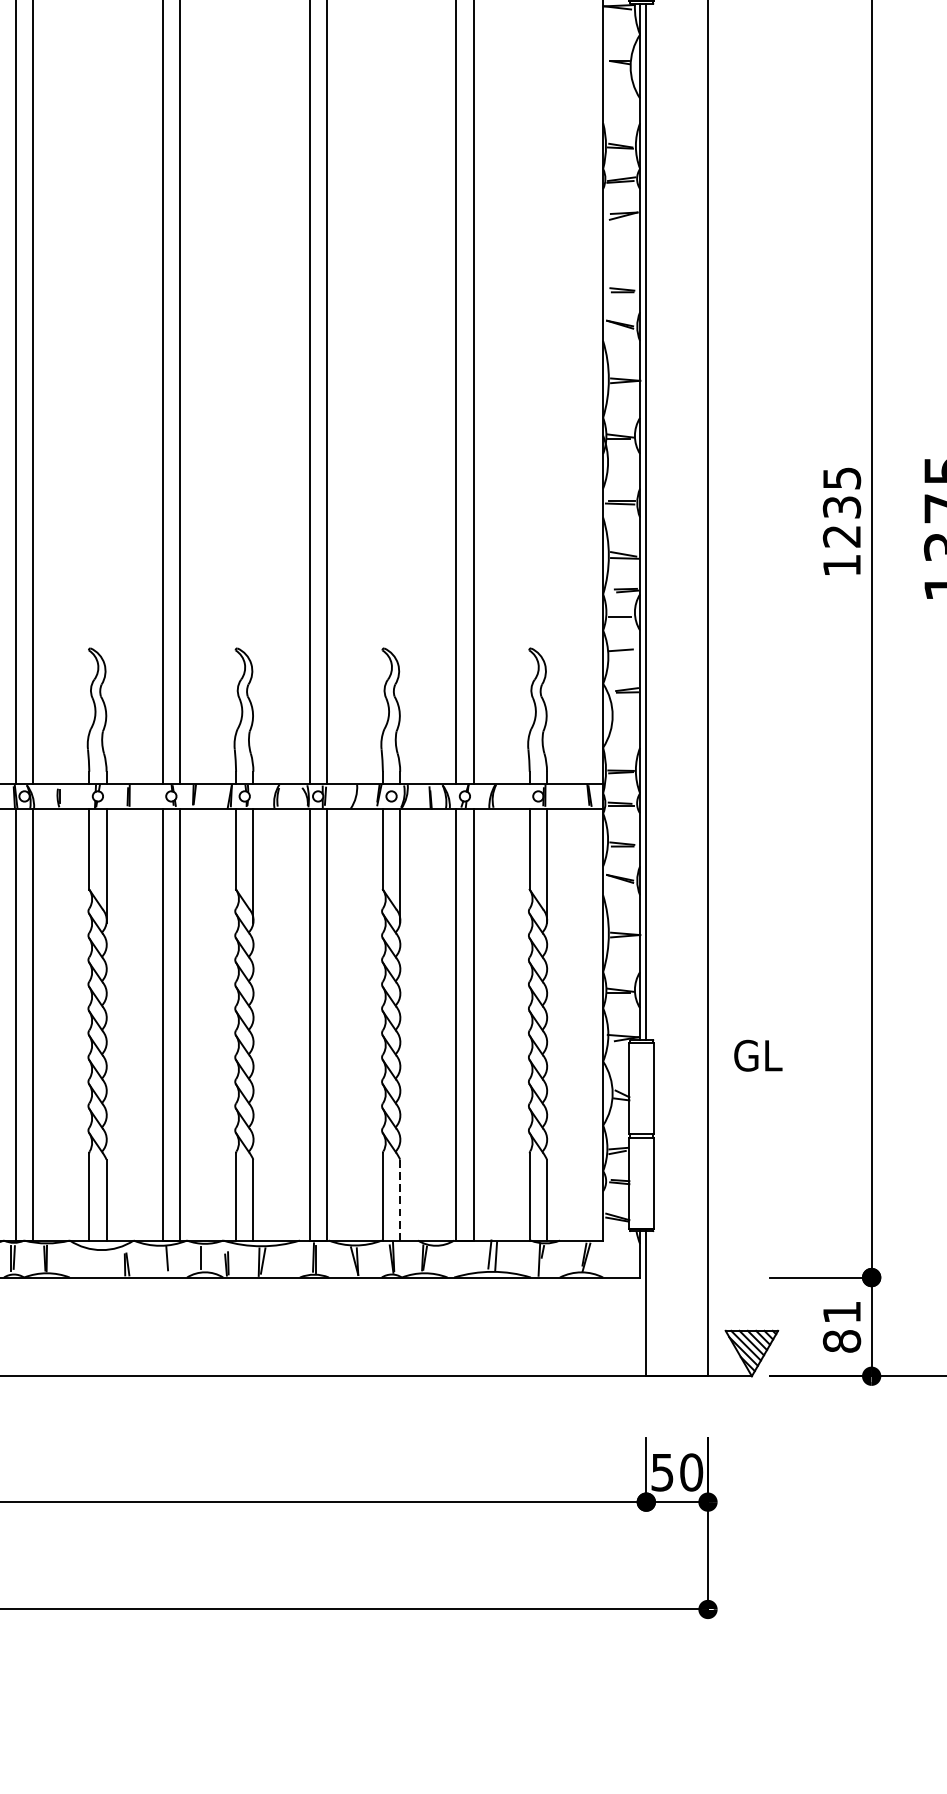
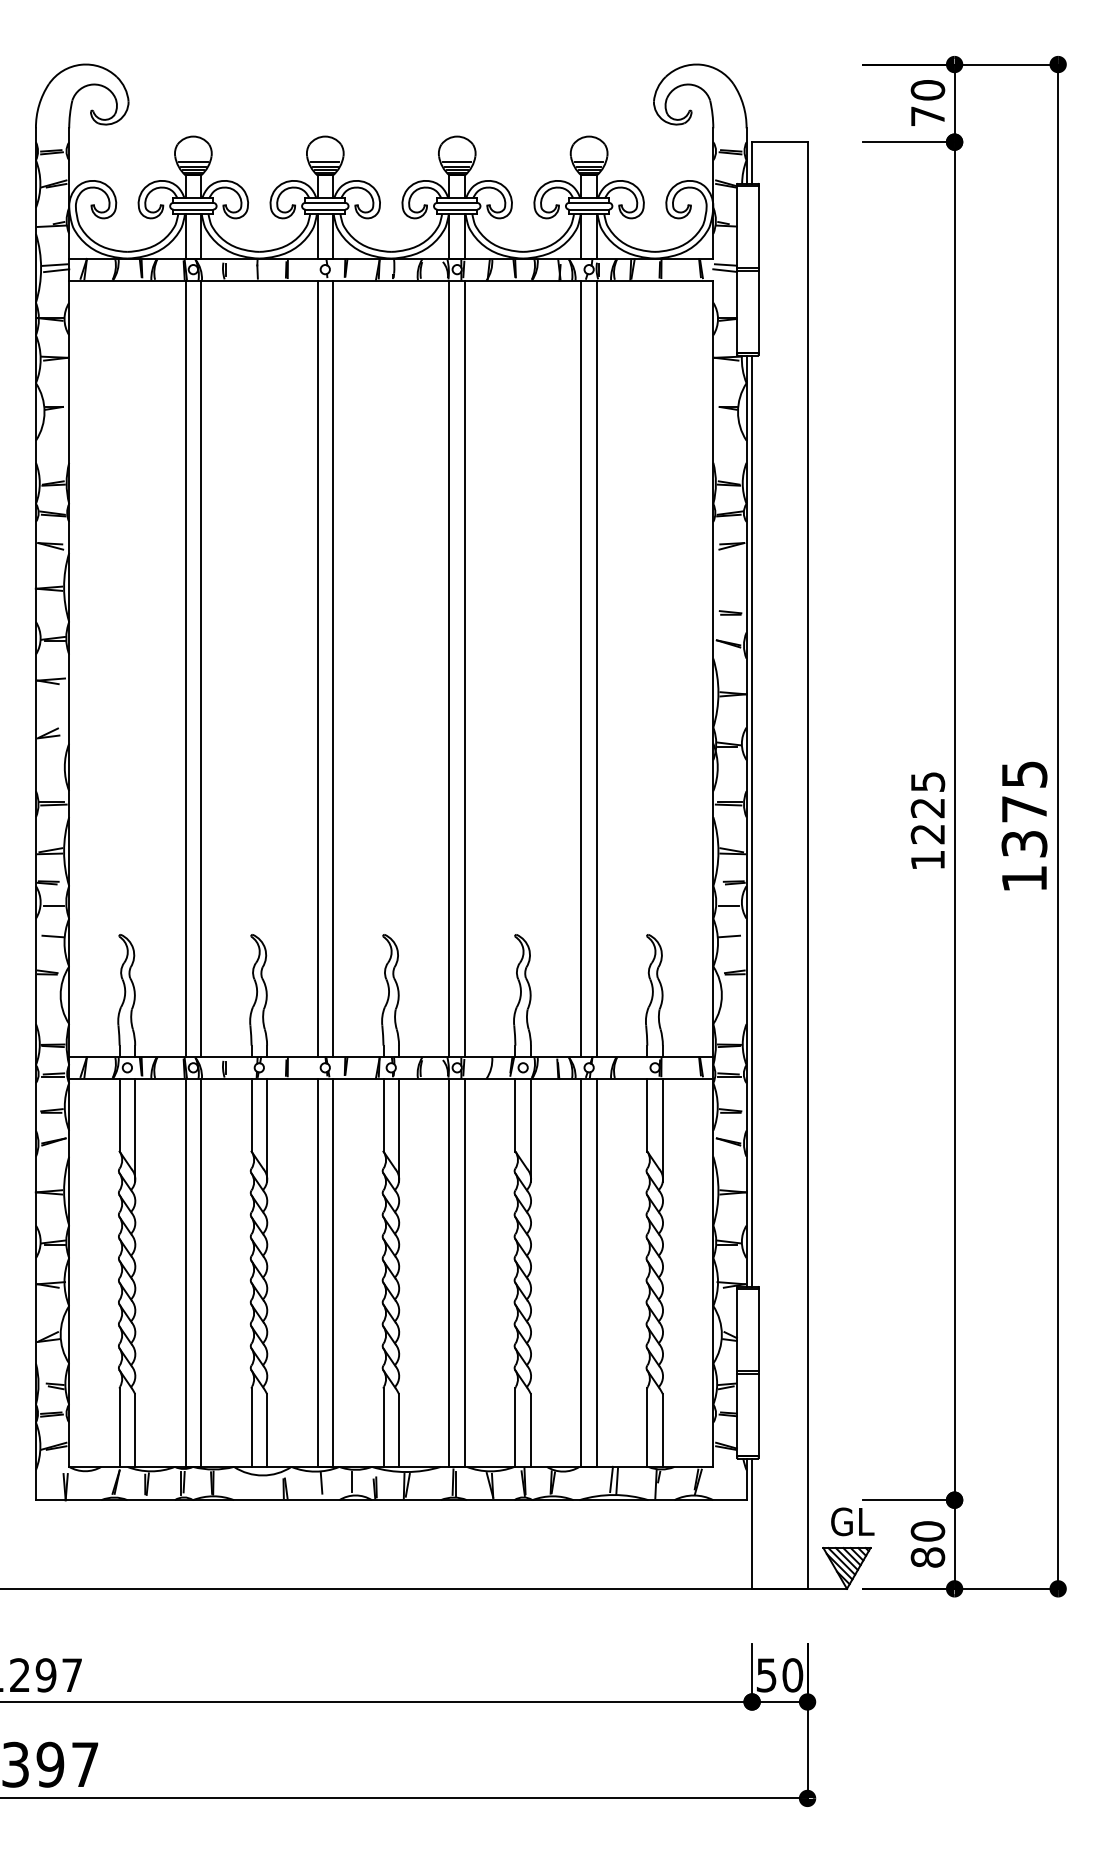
text: (842, 507) -> (928, 808), 1235 -> 1225
text: (758, 1055) -> (852, 1521), moved
line: (399, 1201) -> (530, 1431), dashed -> solid
text: (841, 1312) -> (927, 1531), 81 -> 80

